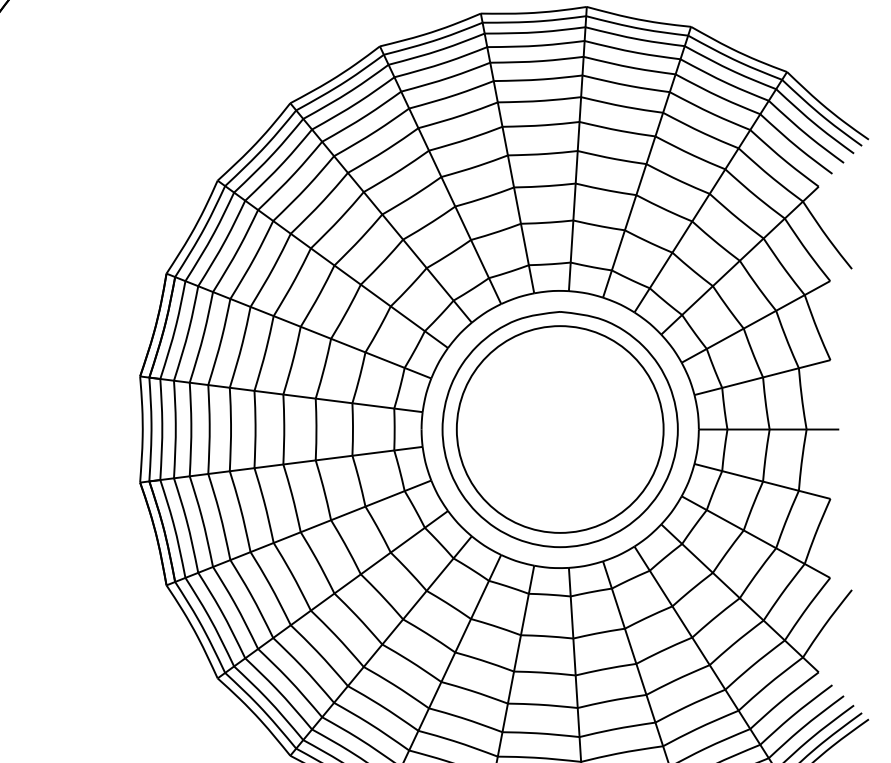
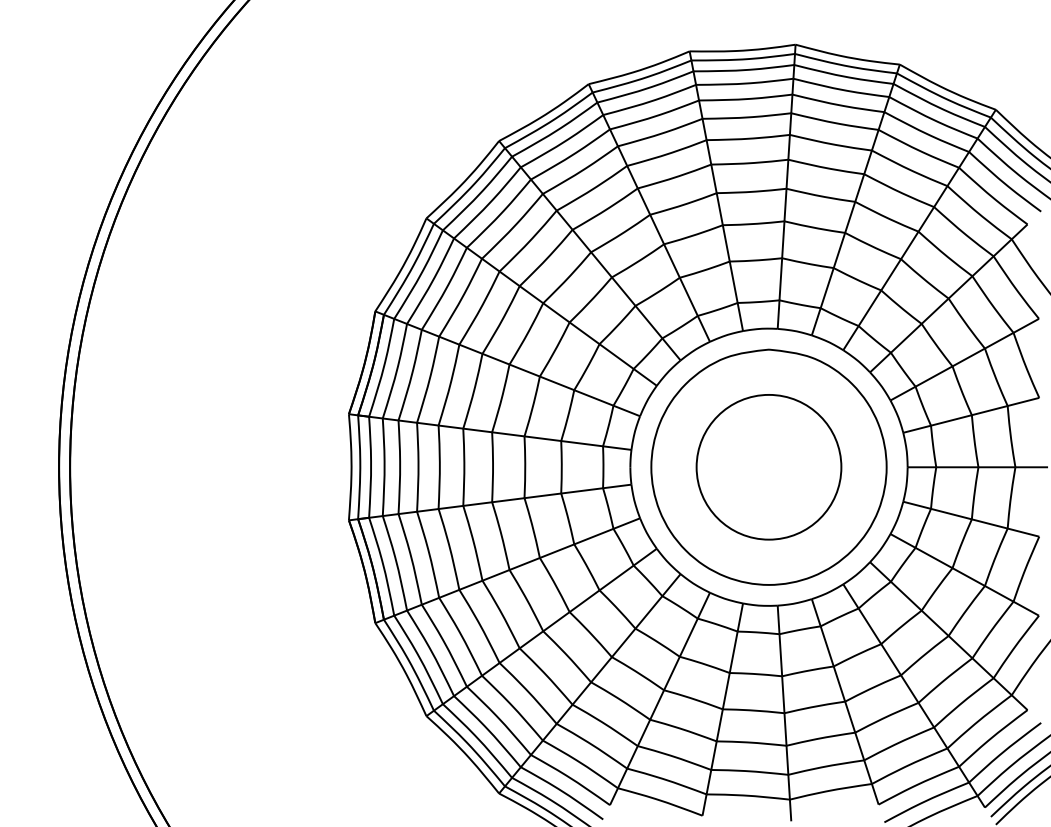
circle: (559, 428) -> (768, 466), size x0.7

